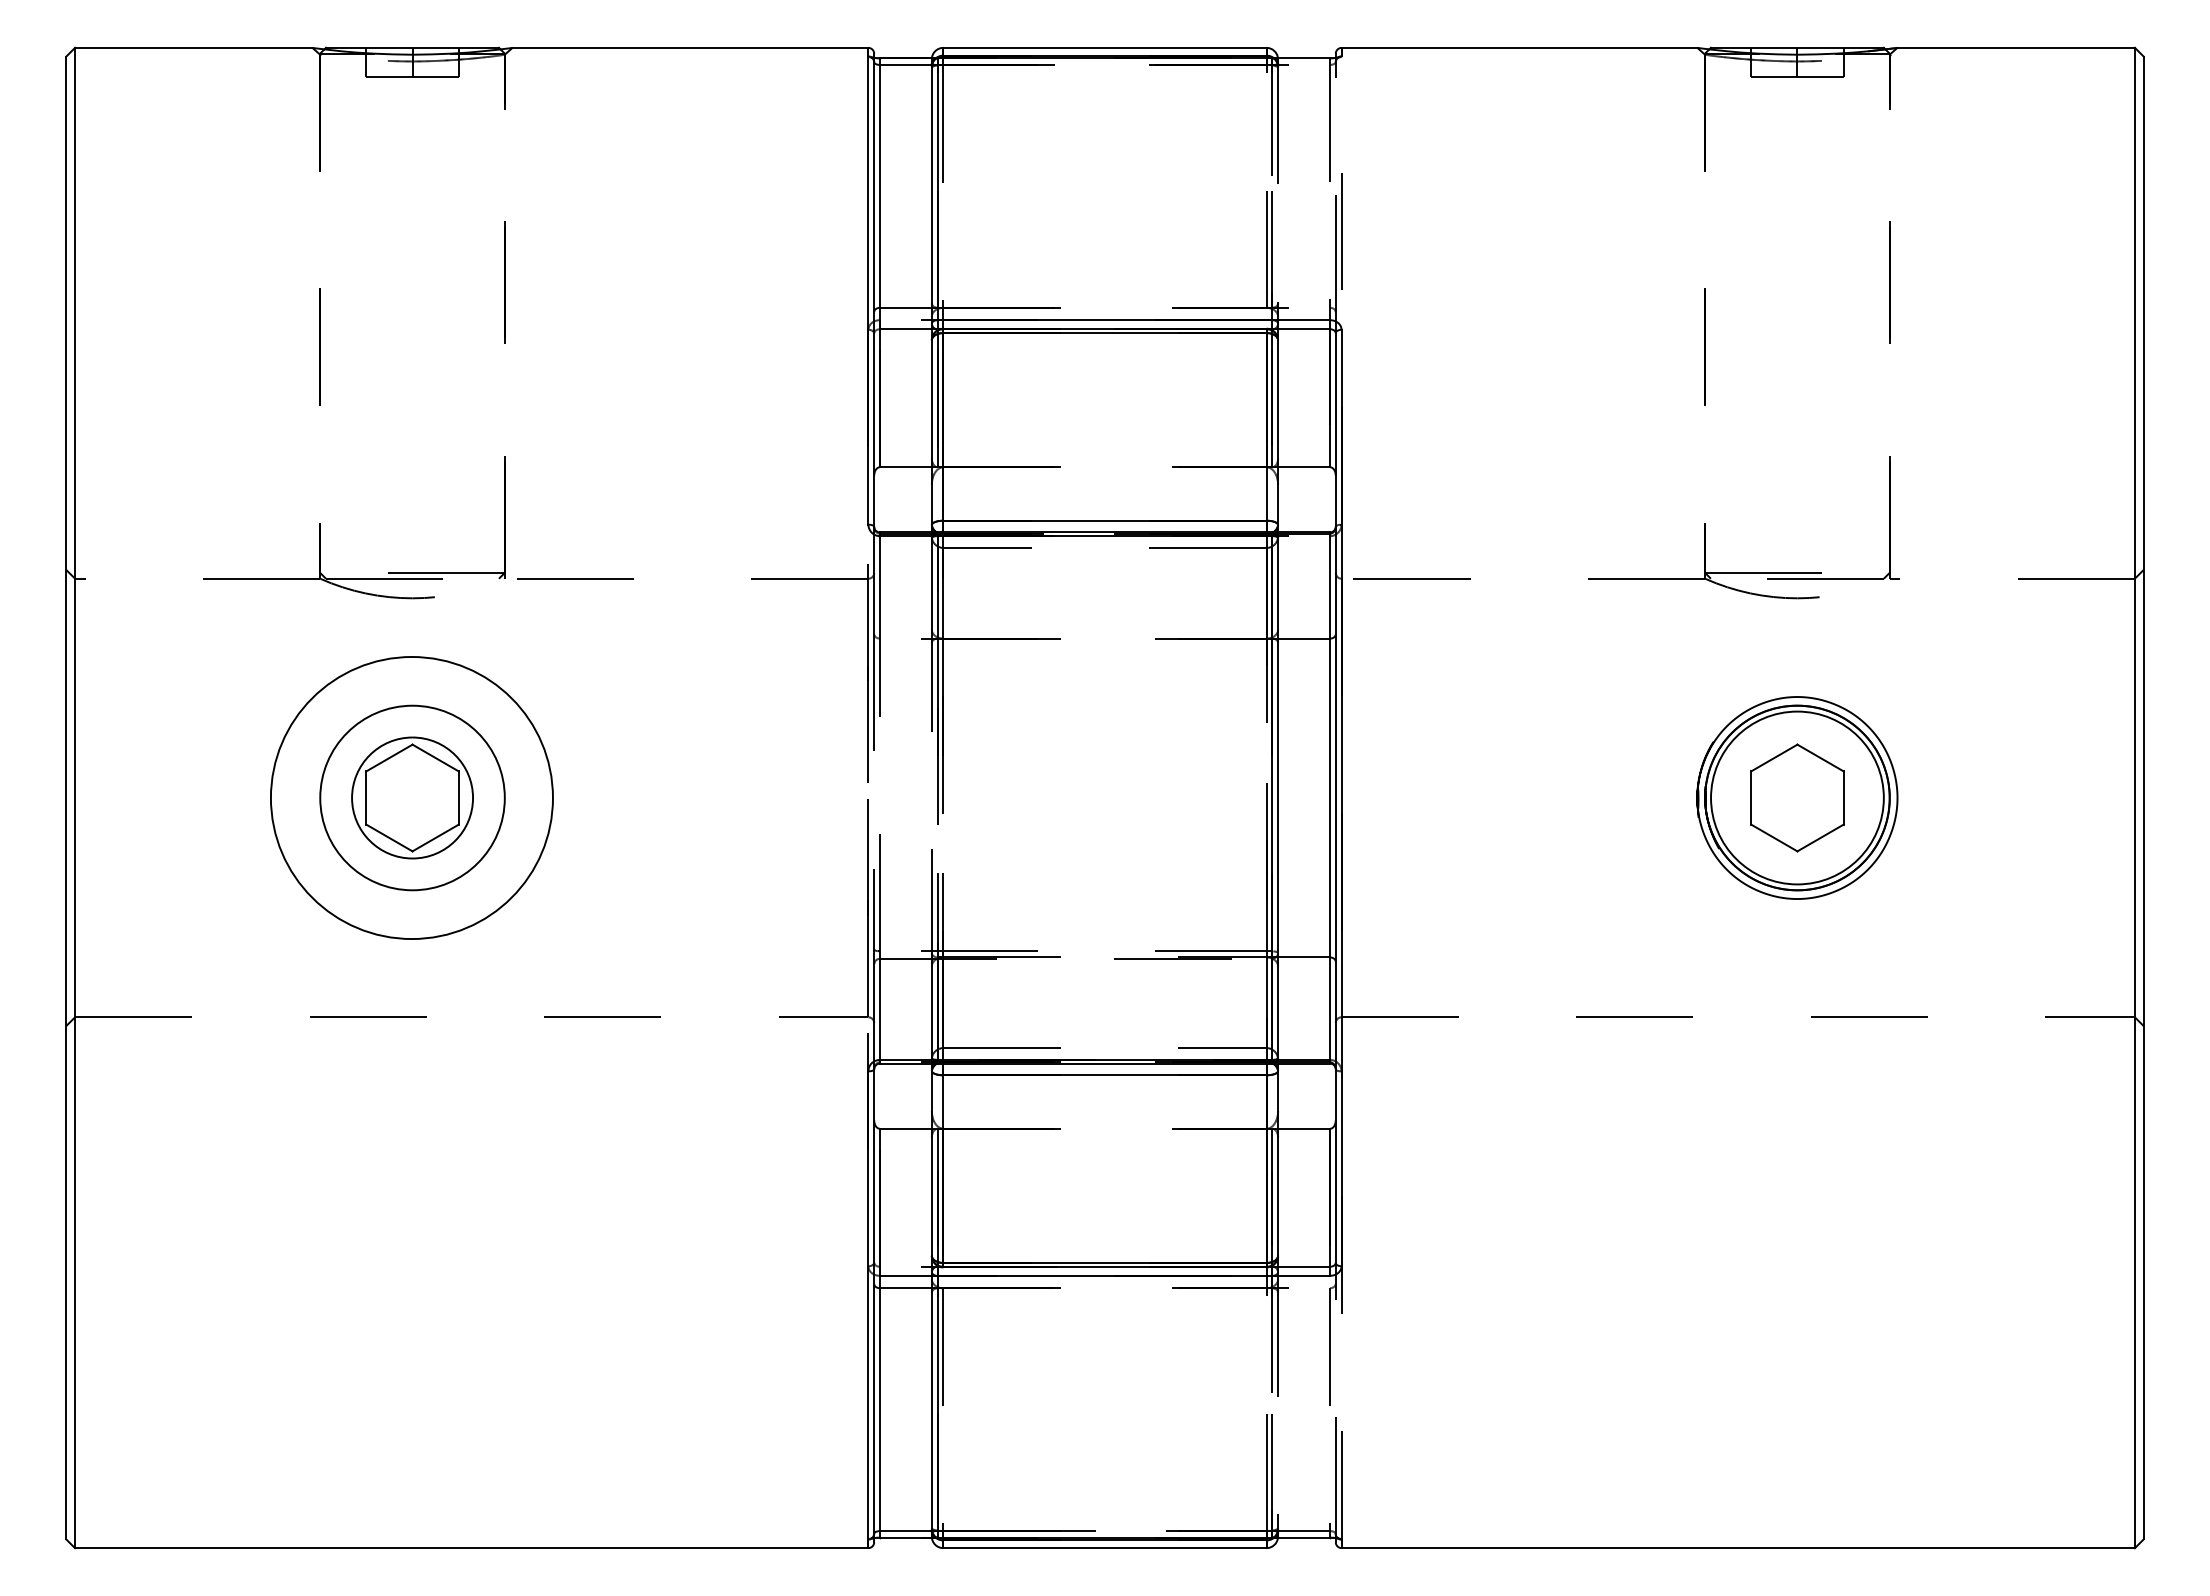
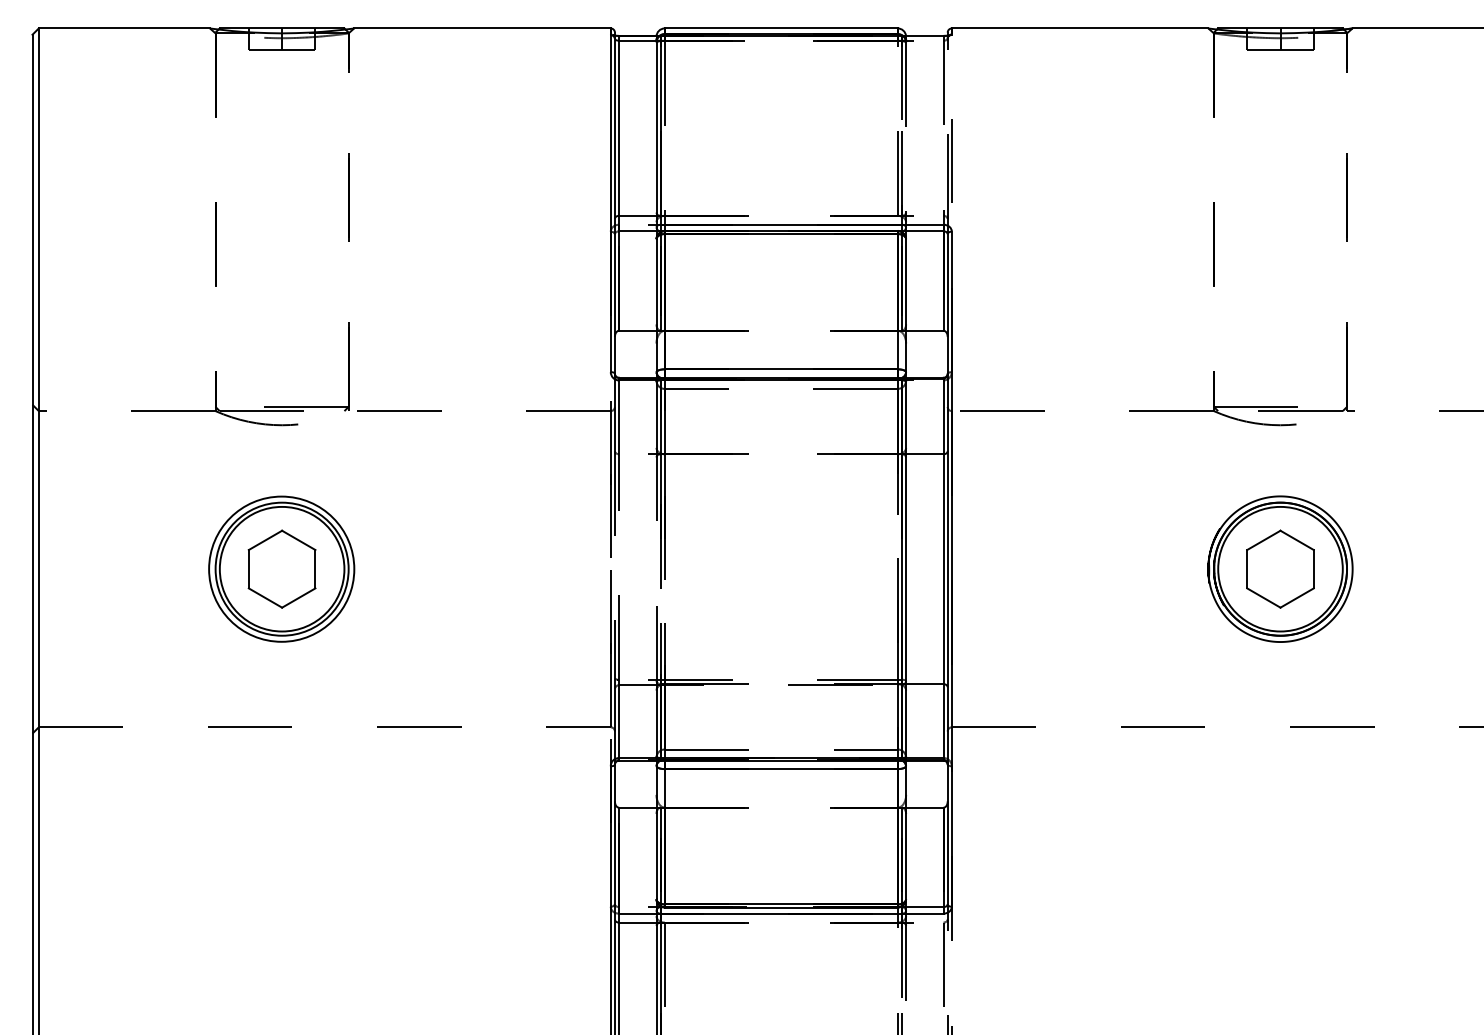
circle: (411, 797) -> (281, 568), size x0.71
circle: (412, 797) -> (282, 568), size x1.43

